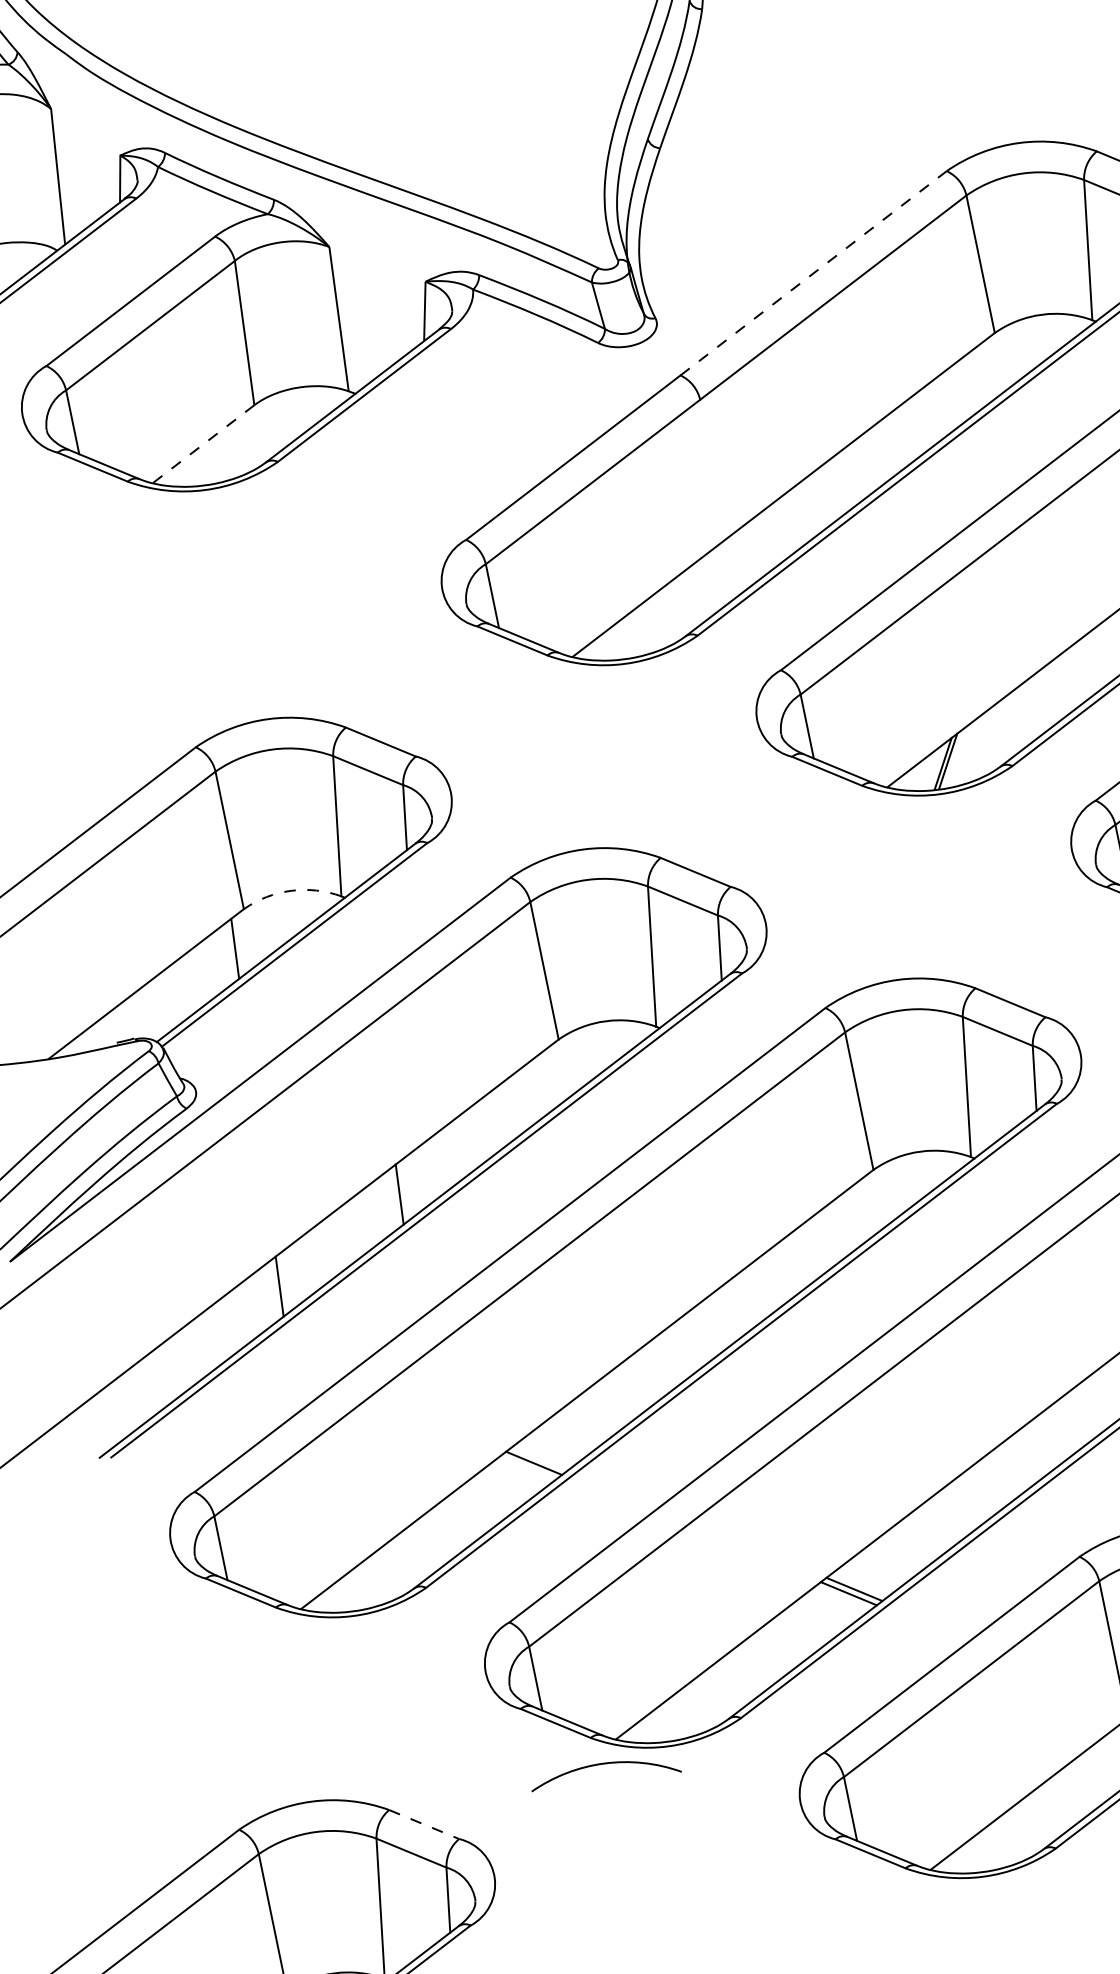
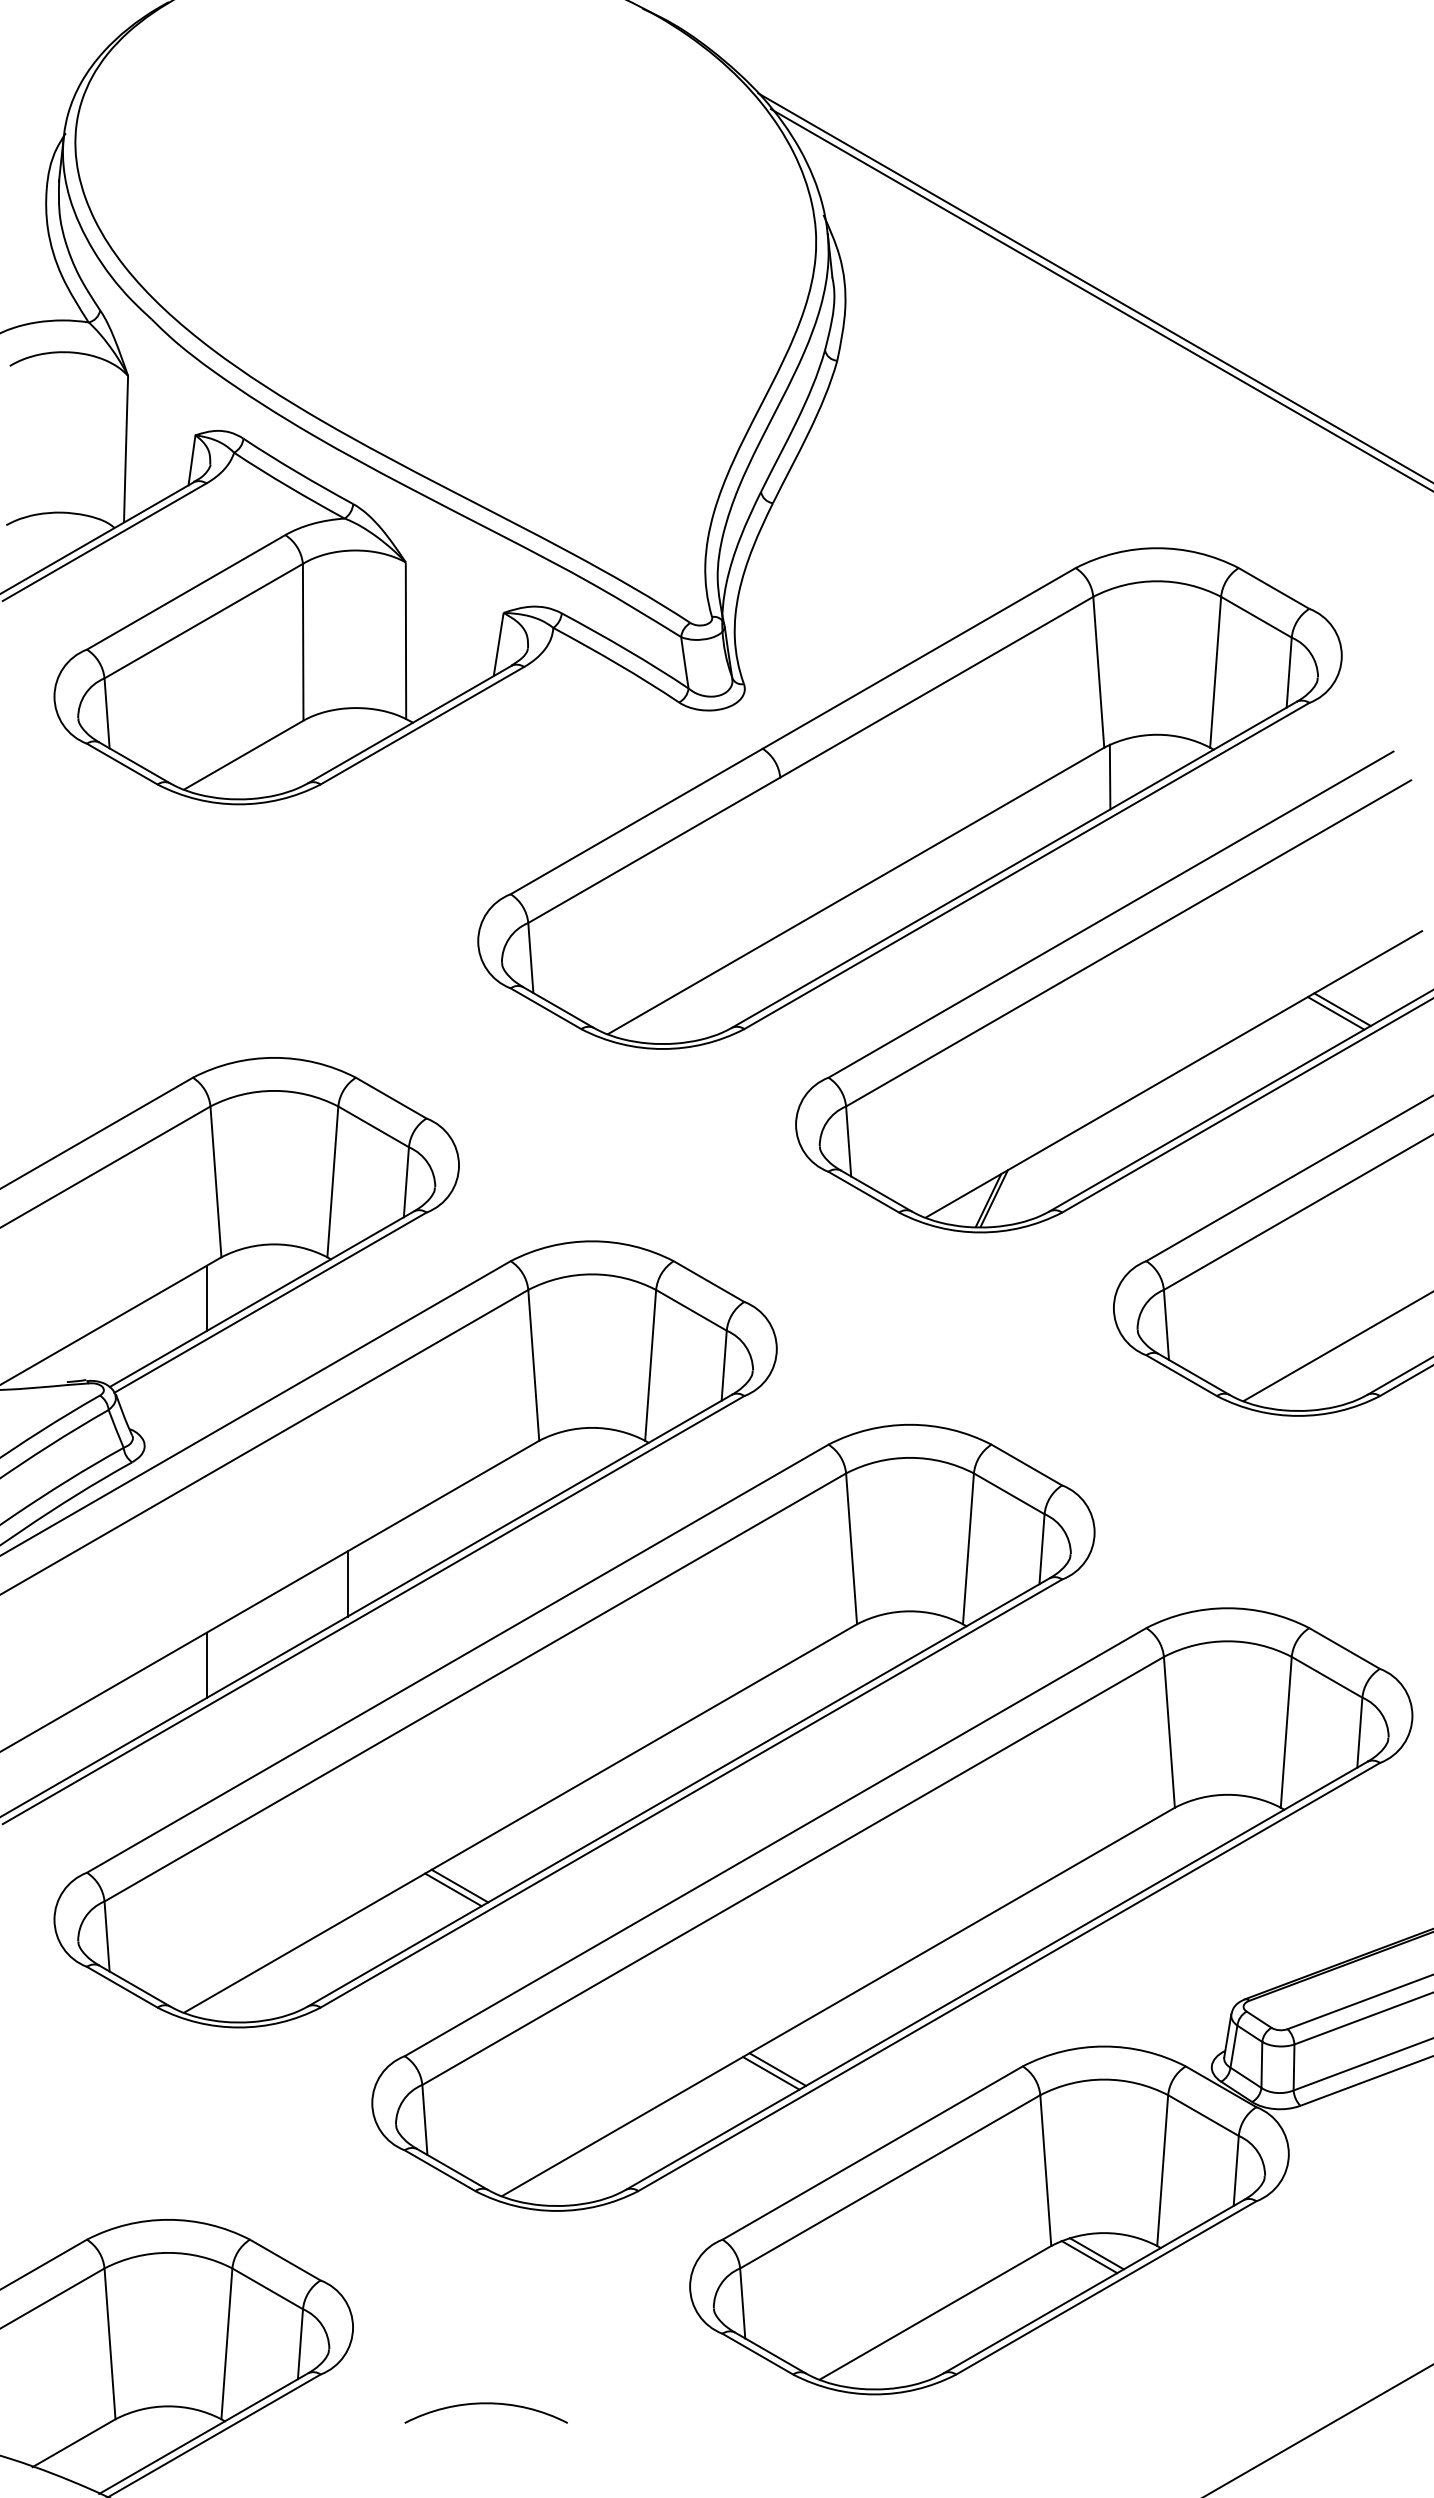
line: (813, 273) -> (919, 658), dashed -> solid
line: (1003, 358) -> (1109, 776), added
line: (203, 444) -> (243, 755), dashed -> solid
arc: (291, 890) -> (274, 1244), dashed -> solid
line: (539, 1458) -> (459, 1885), added
arc: (603, 1764) -> (485, 2404), moved
line: (424, 1824) -> (285, 2260), dashed -> solid

